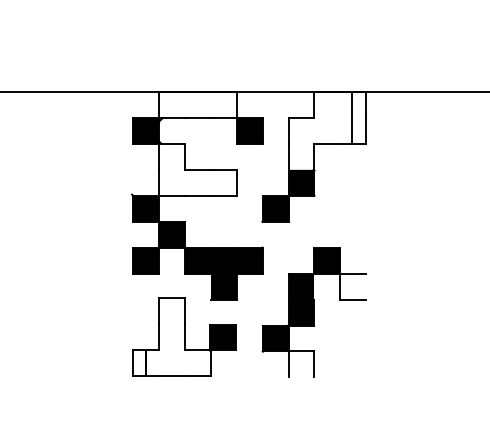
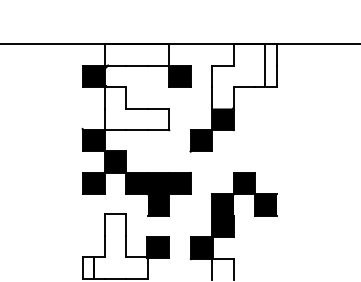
fill: (353, 286) -> (266, 205), added

